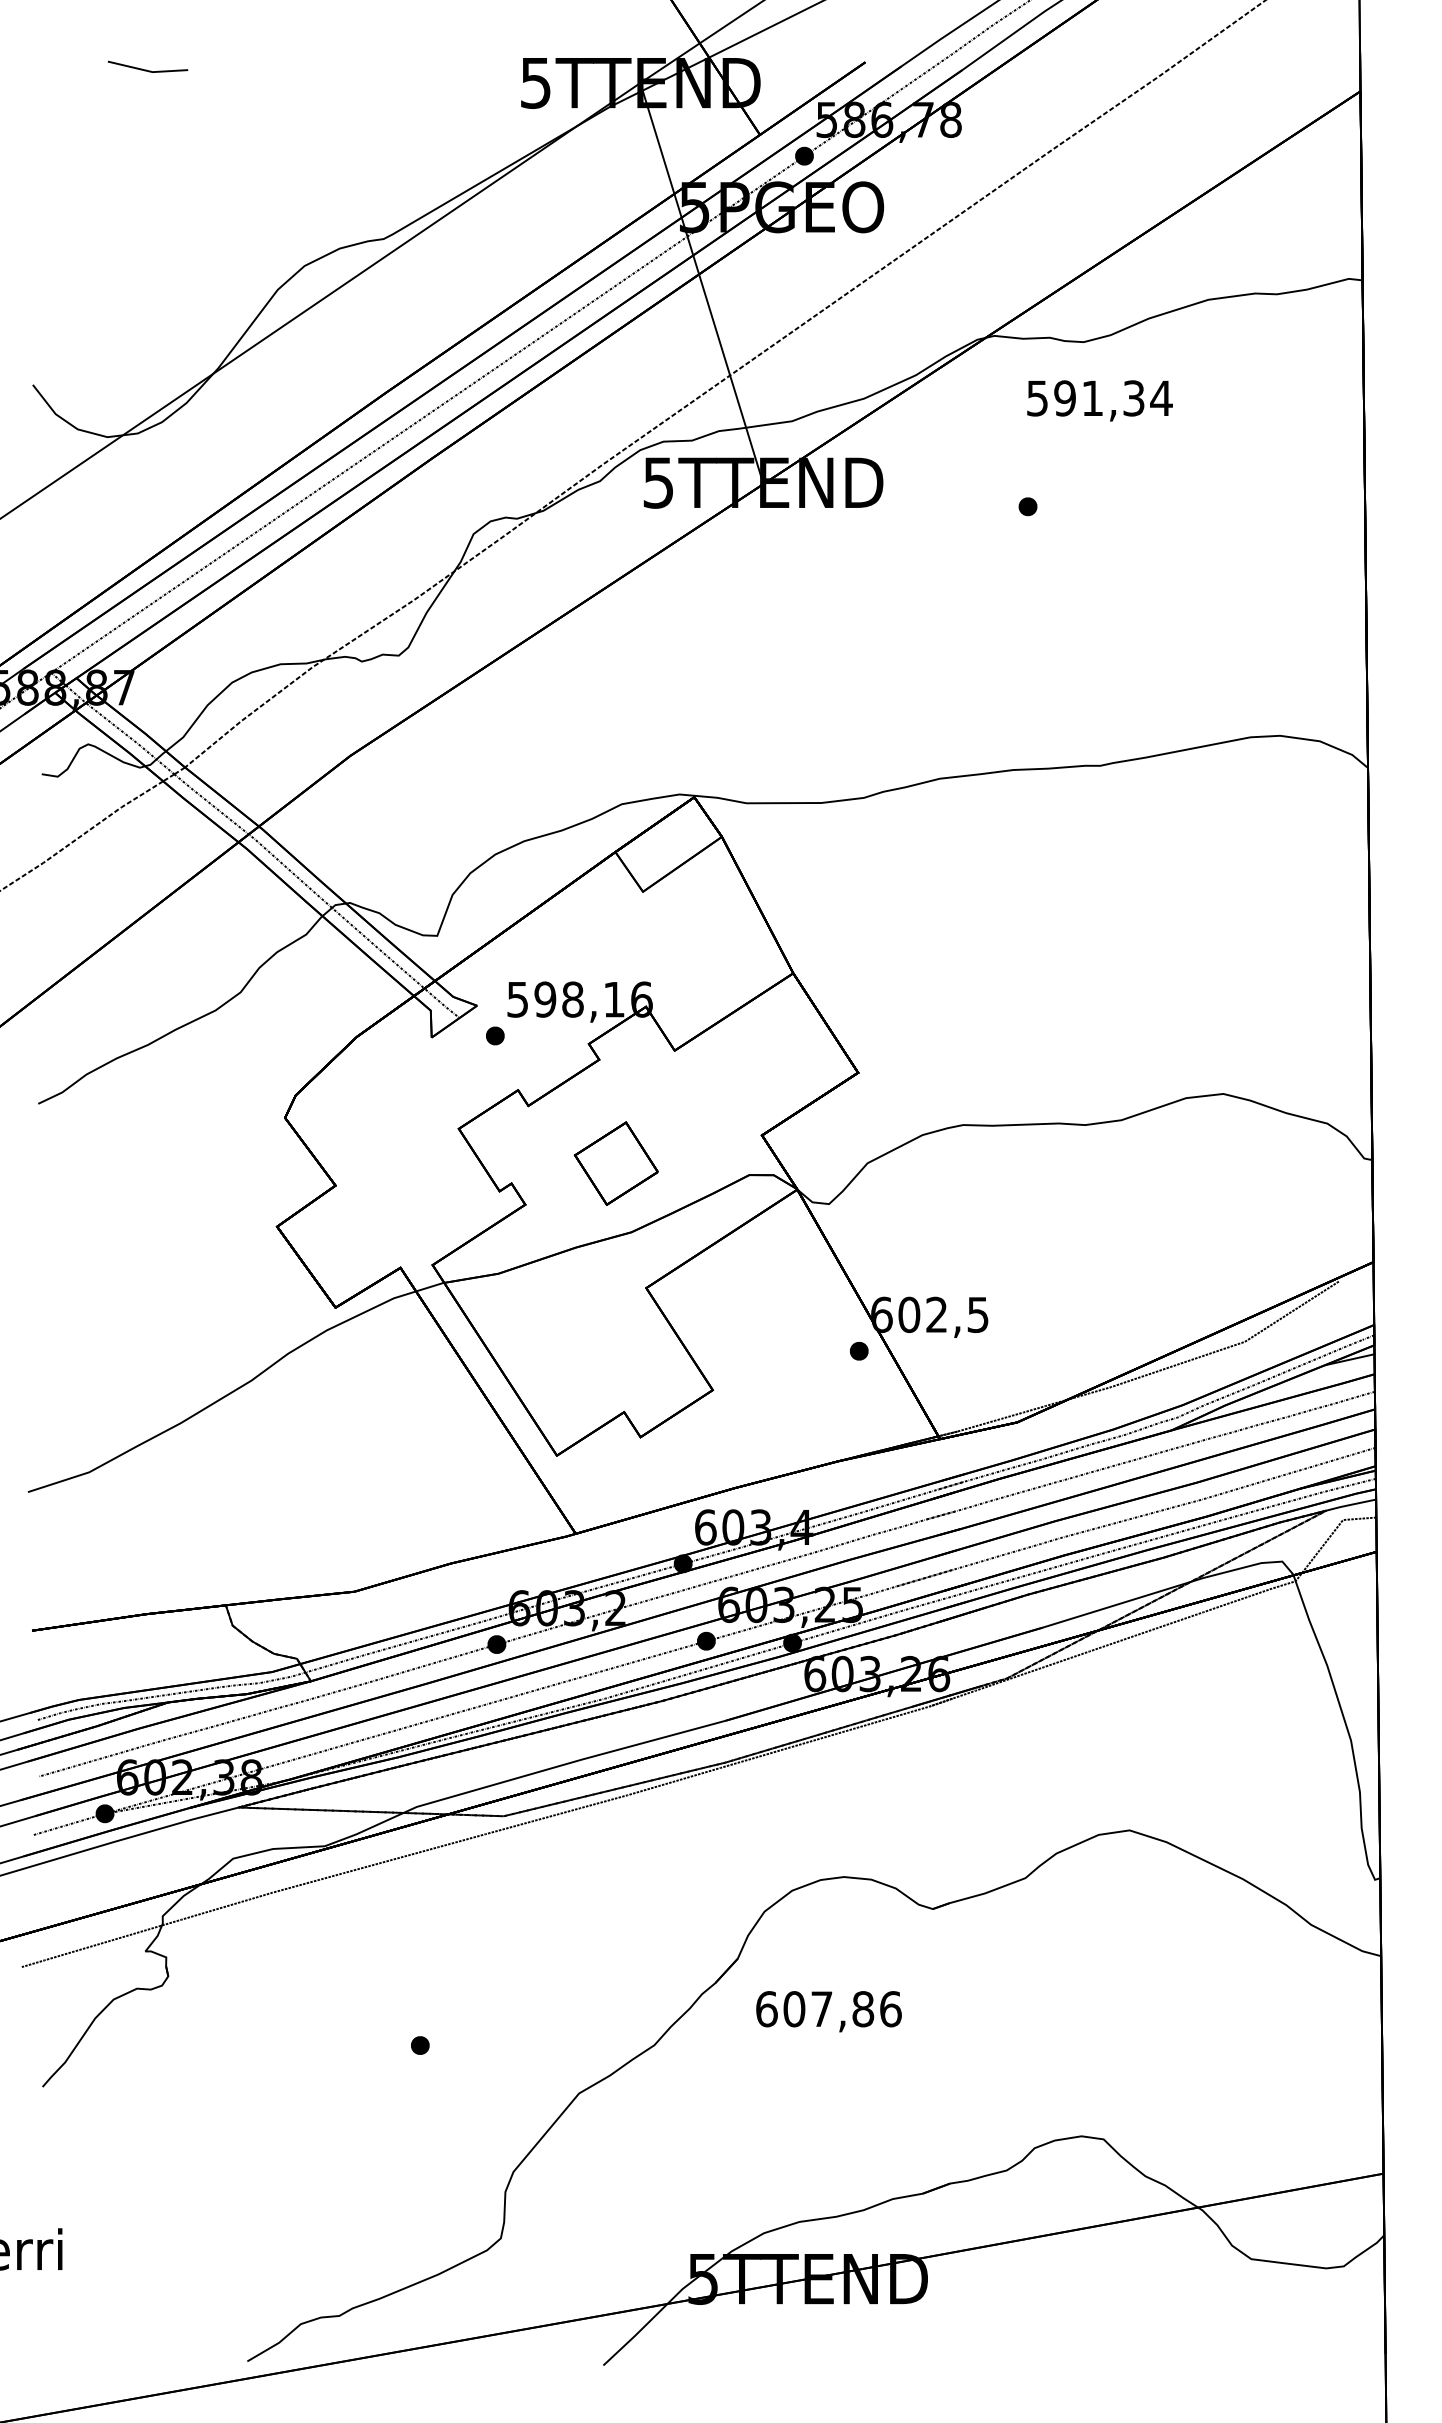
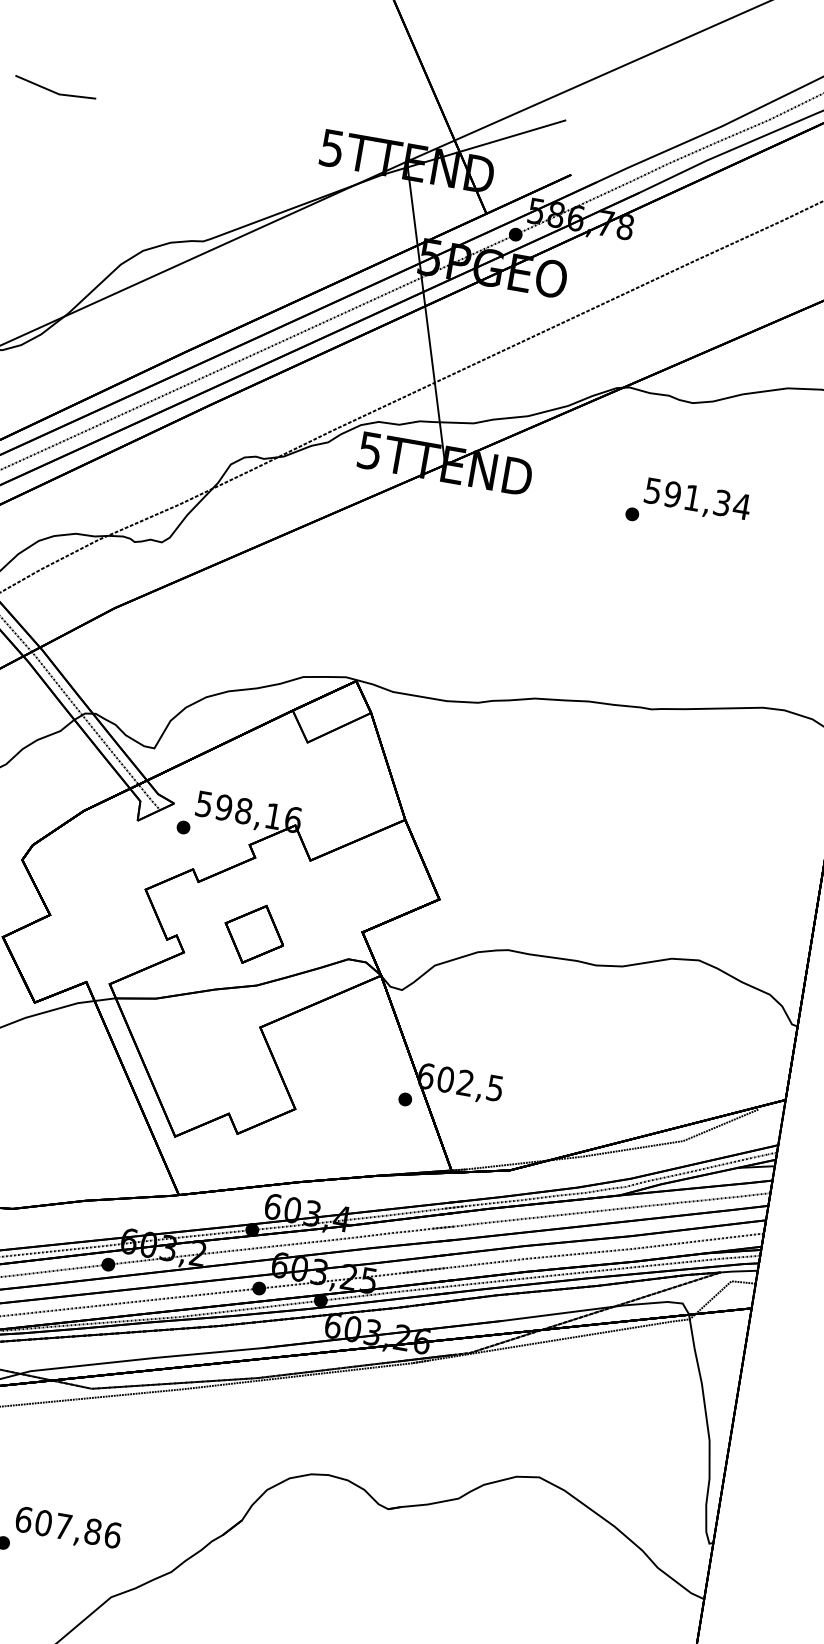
part: (147, 66) -> (55, 87), size x1.43
text: (1099, 400) -> (697, 500), moved
text: (828, 2011) -> (67, 1529), moved

